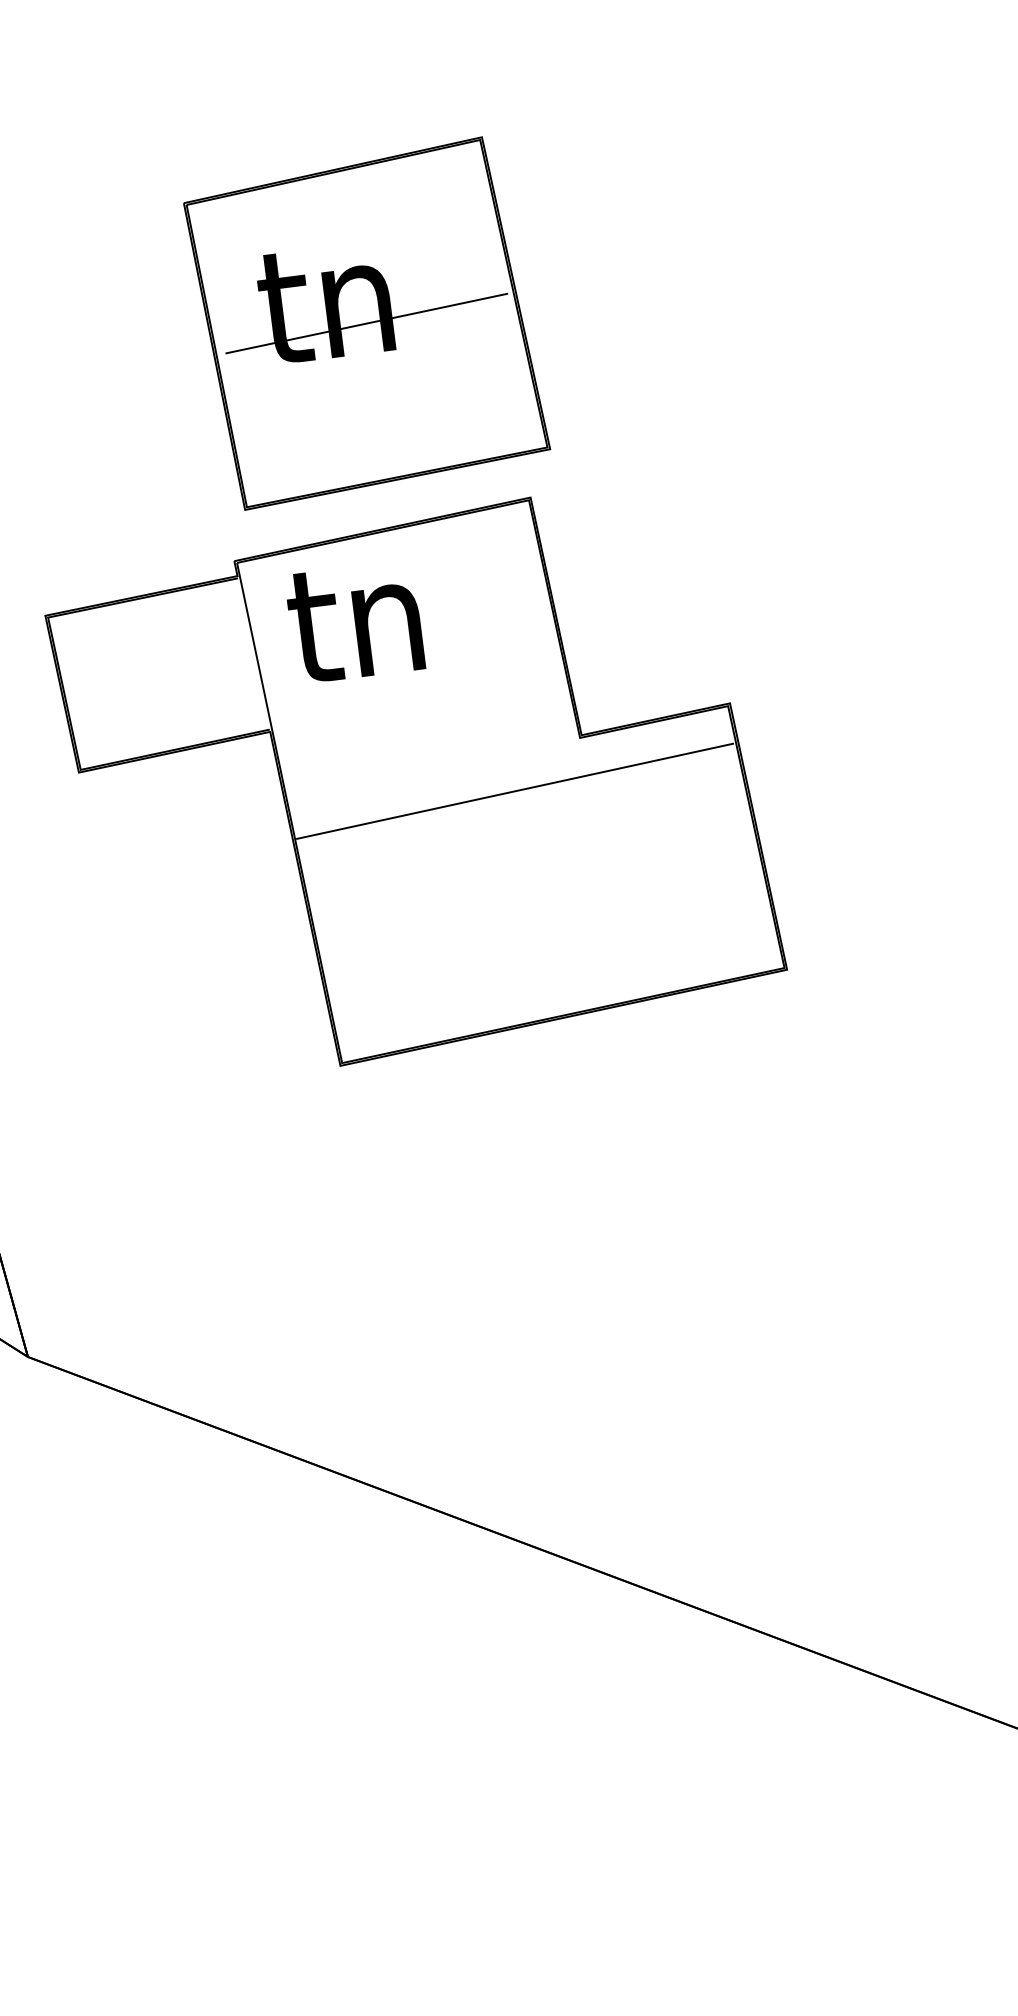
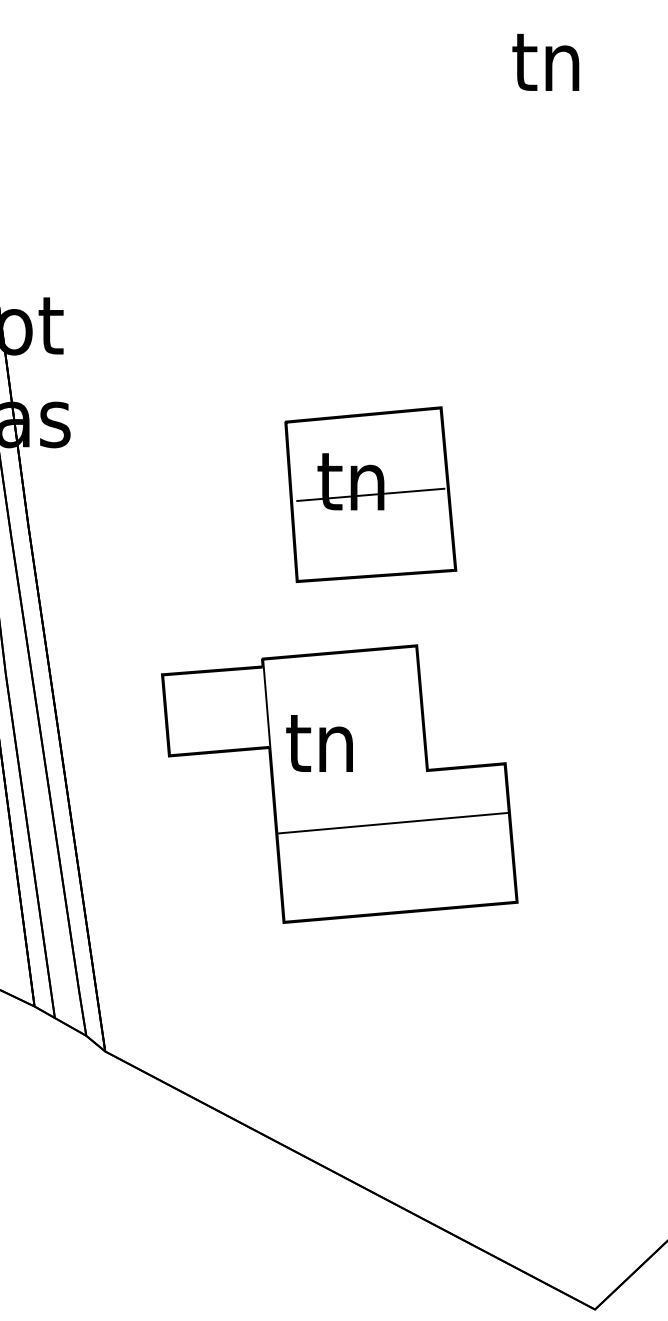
part: (366, 322) -> (370, 494), moved
text: (354, 622) -> (319, 743), moved
line: (515, 789) -> (393, 822), moved

